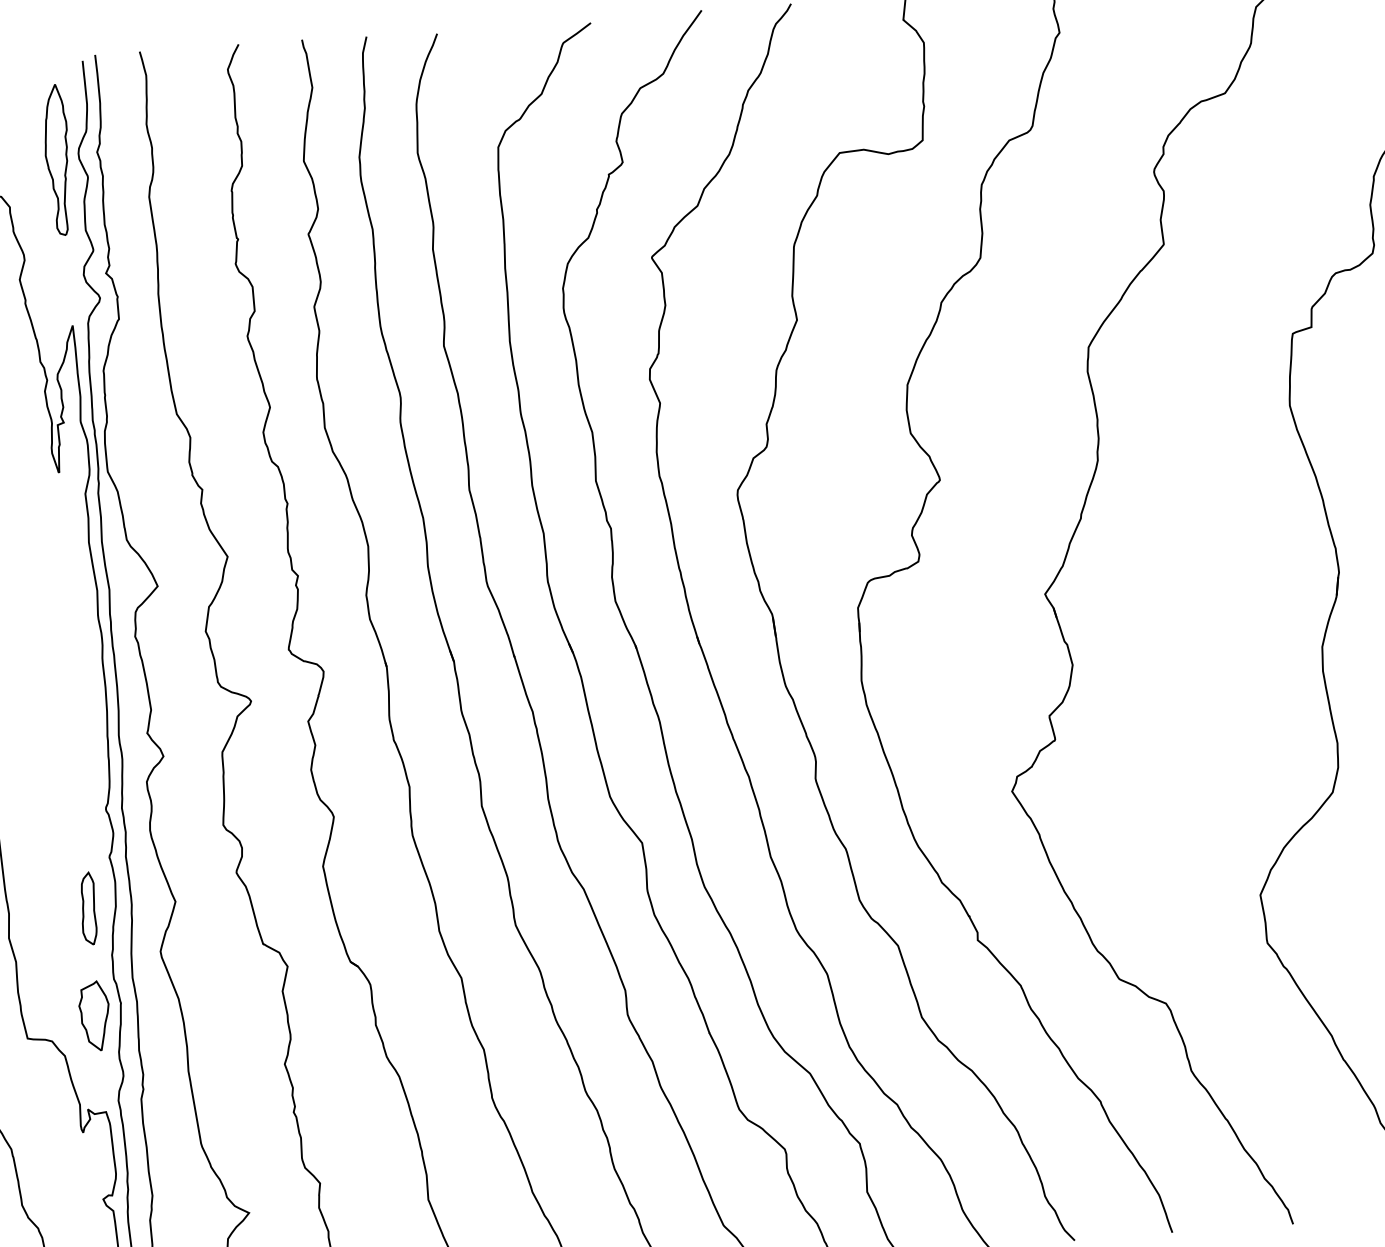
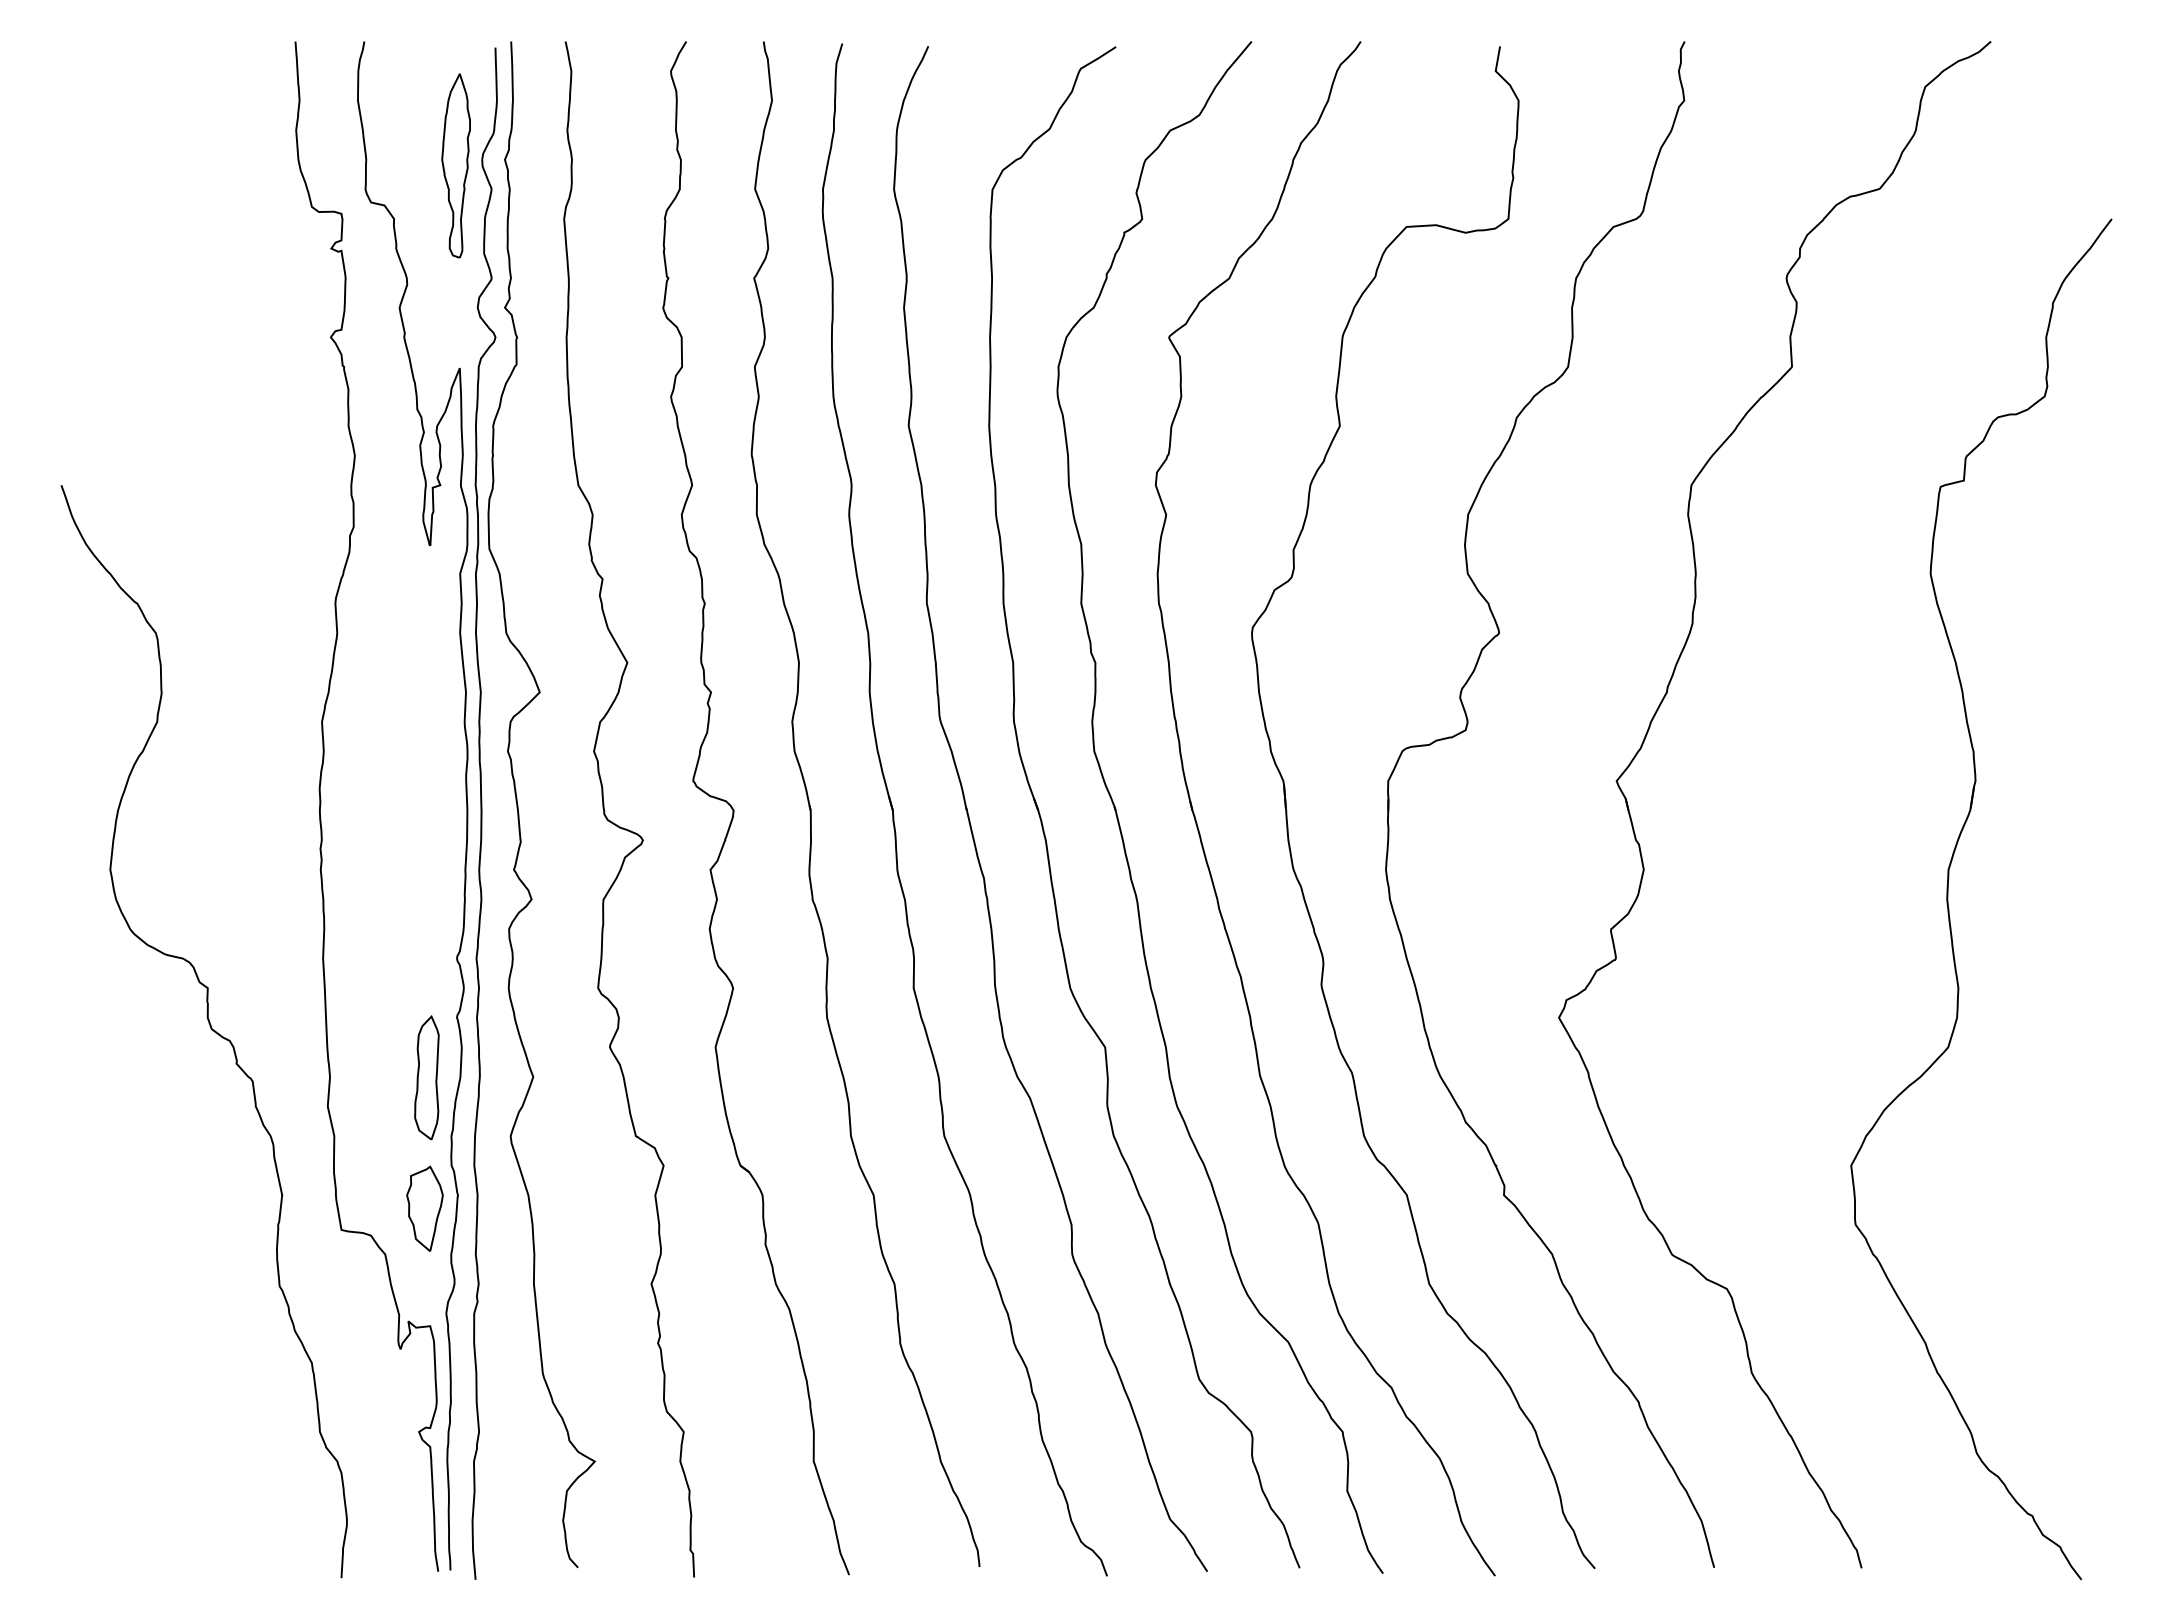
part: (88, 908) -> (426, 1077), size x1.4

